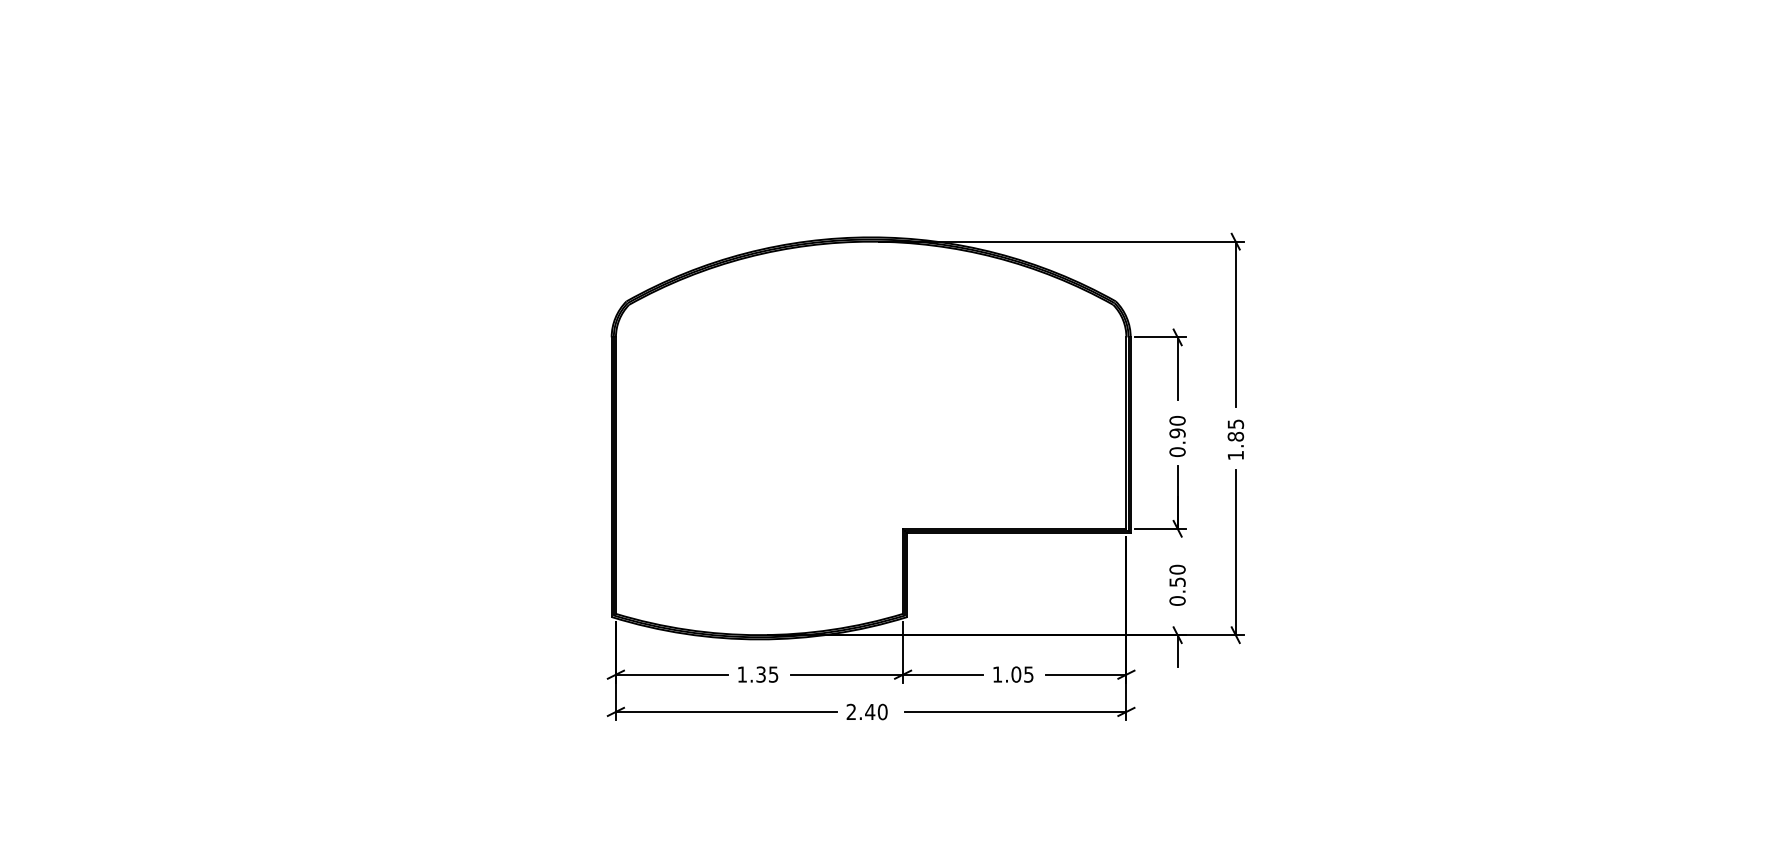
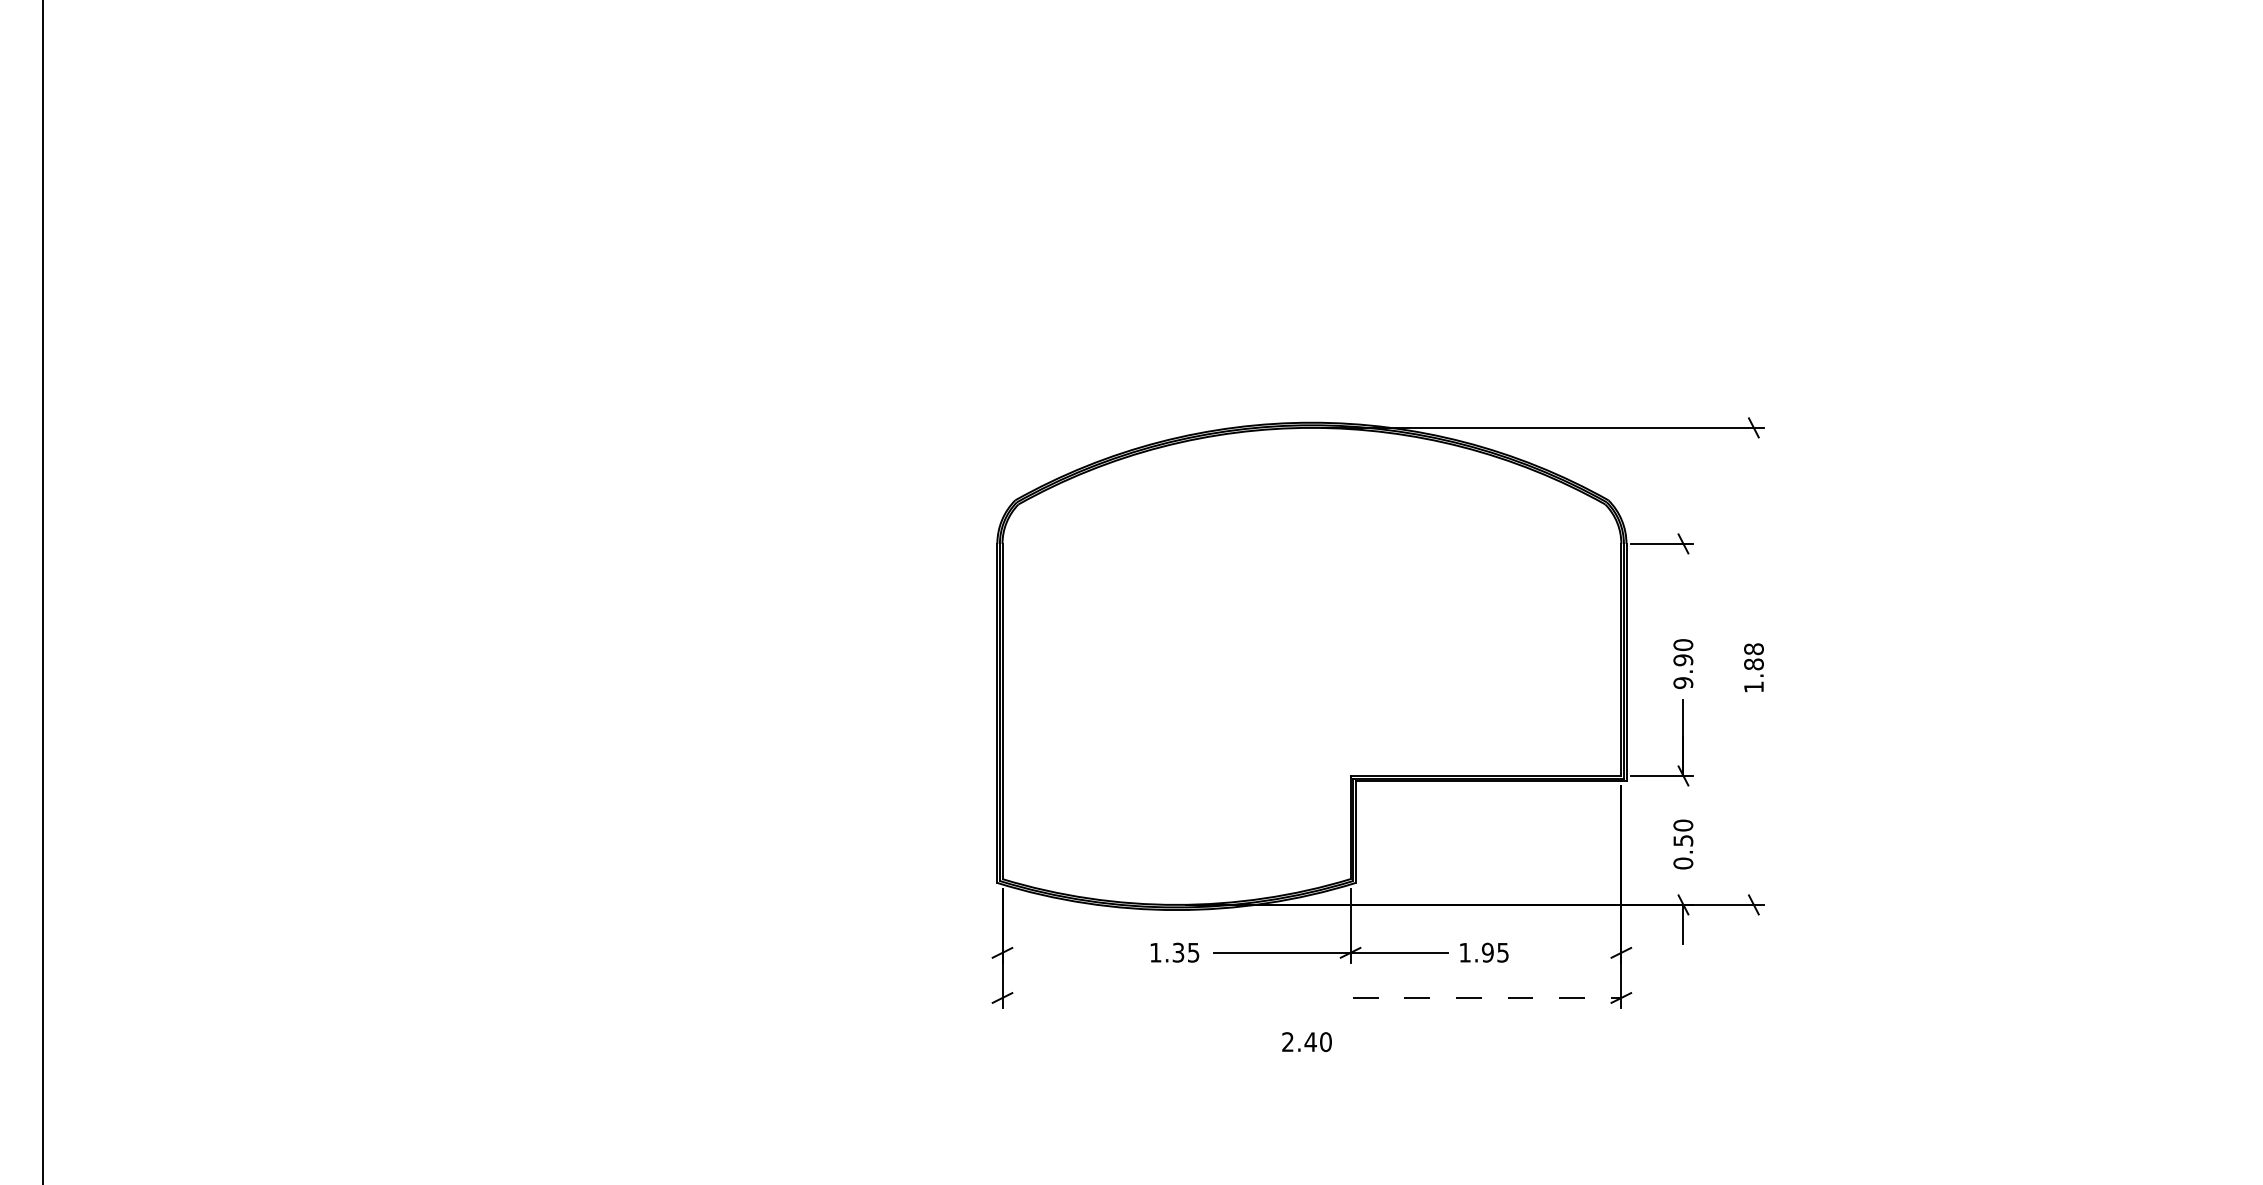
line: (1235, 323) -> (1753, 527), removed
line: (1177, 368) -> (1683, 581), removed
text: (1235, 424) -> (1753, 649), 1.85 -> 1.88
text: (1177, 452) -> (1683, 683), 0.90 -> 9.90
line: (1235, 552) -> (1753, 804), removed
line: (672, 674) -> (1070, 952), removed
text: (1016, 674) -> (1487, 952), 1.05 -> 1.95
line: (1086, 674) -> (1572, 952), removed
line: (726, 711) -> (1136, 997), removed
text: (866, 711) -> (1306, 1041), moved
line: (1016, 711) -> (1487, 997), solid -> dashed

